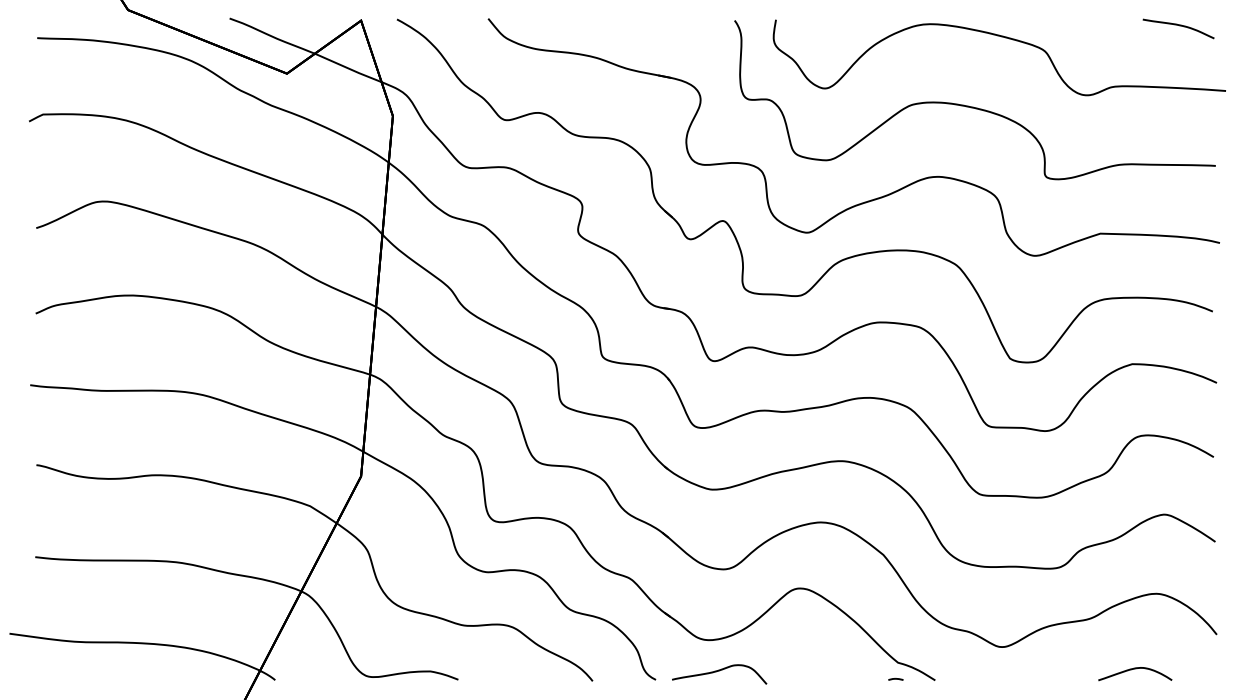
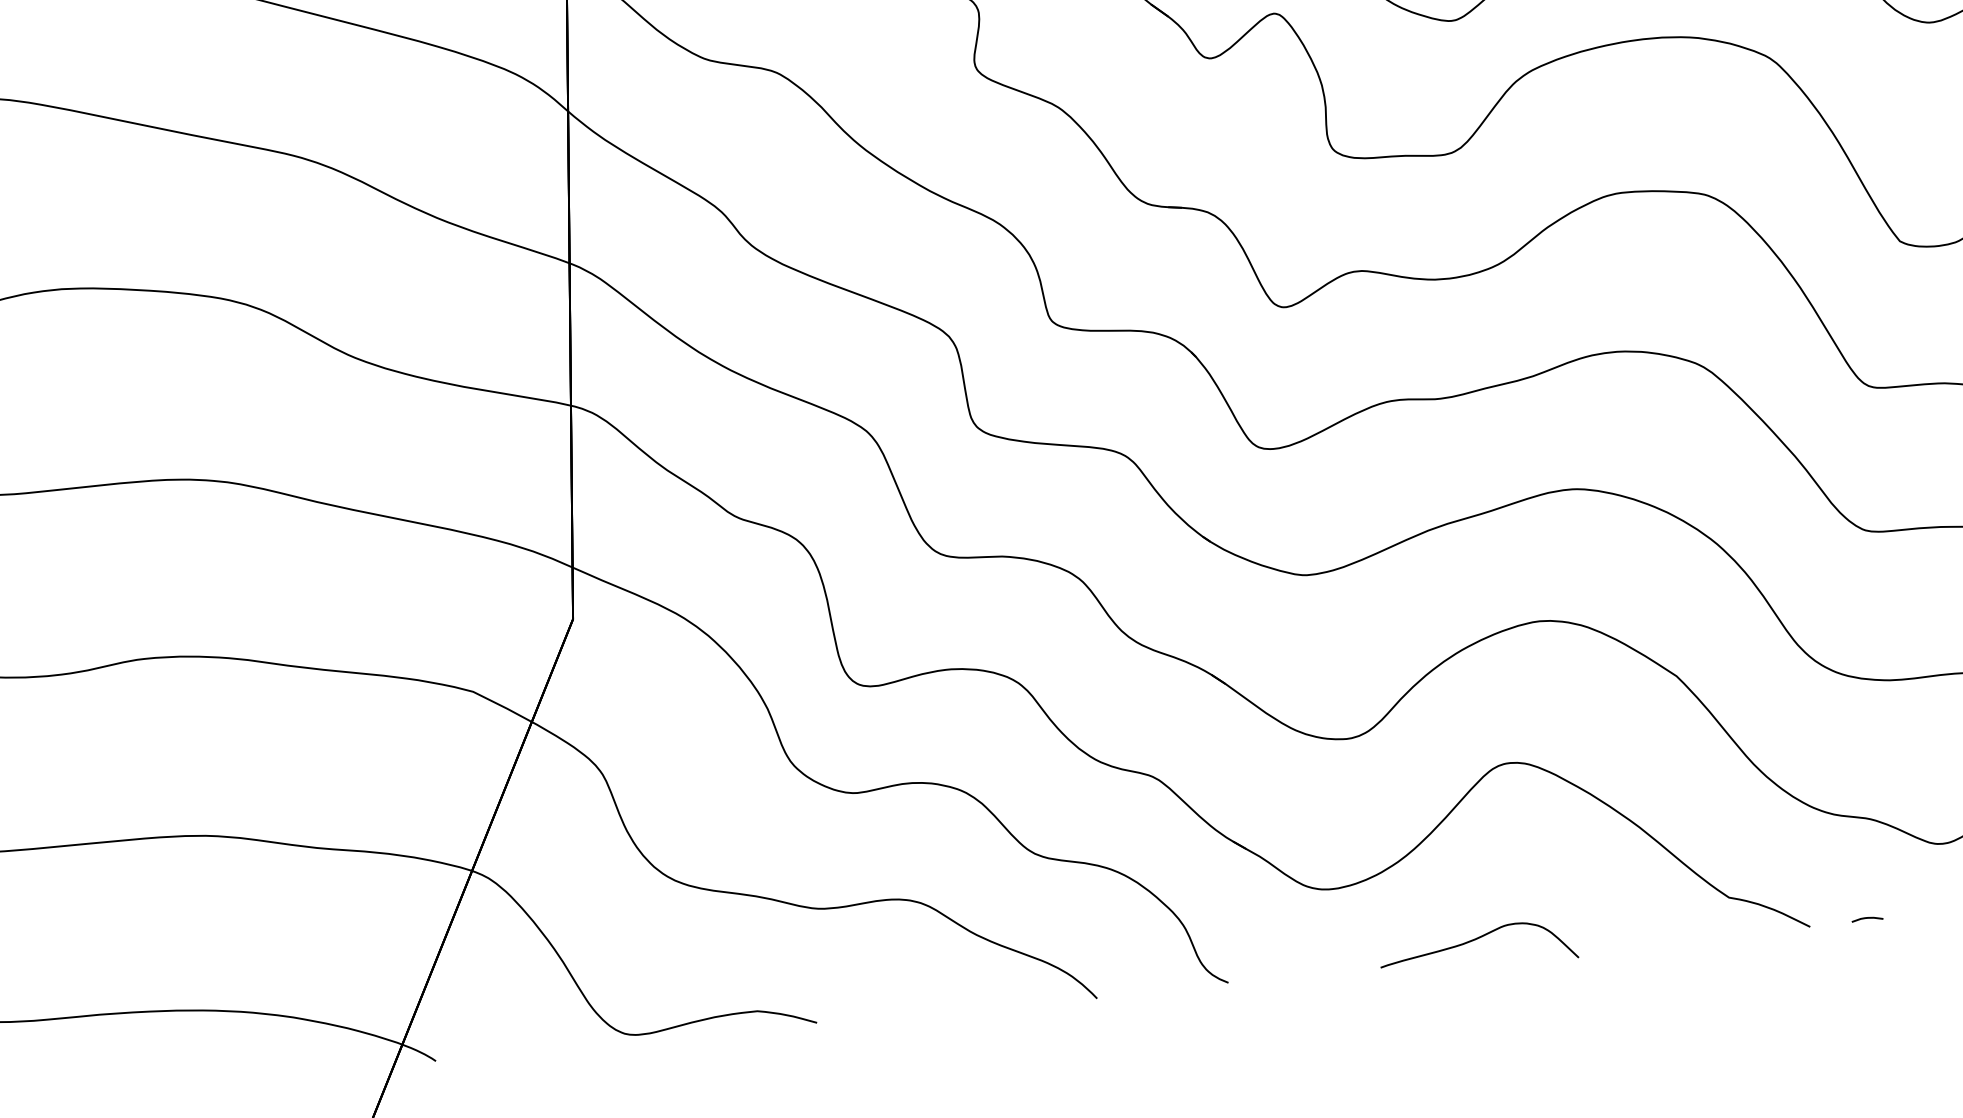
curve: (719, 671) -> (1477, 940), moved
line: (895, 679) -> (1866, 919), moved

